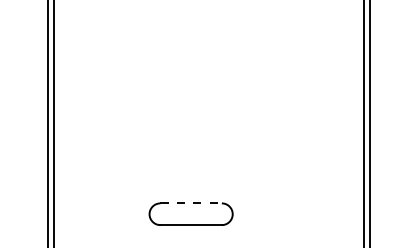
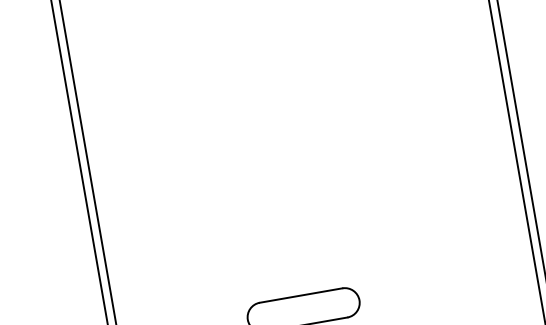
line: (191, 203) -> (301, 295), dashed -> solid

